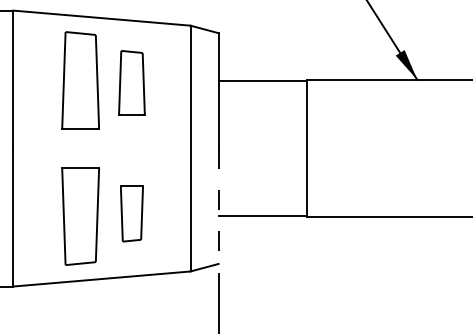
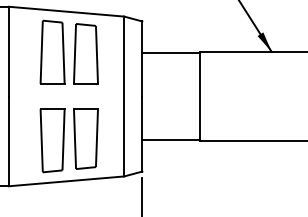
part: (131, 82) -> (85, 53), size x1.43
line: (218, 206) -> (142, 134), dashed -> solid
part: (131, 213) -> (85, 138), size x1.67

